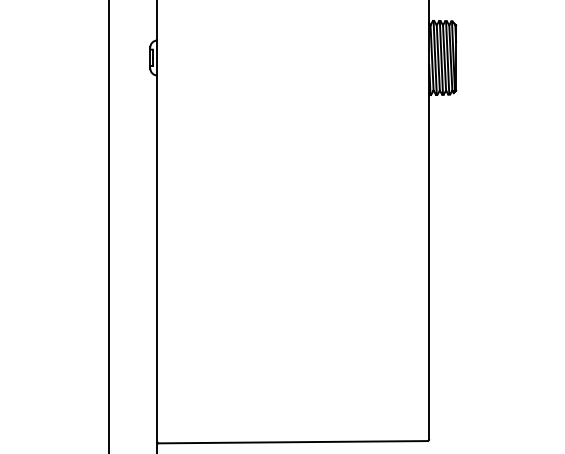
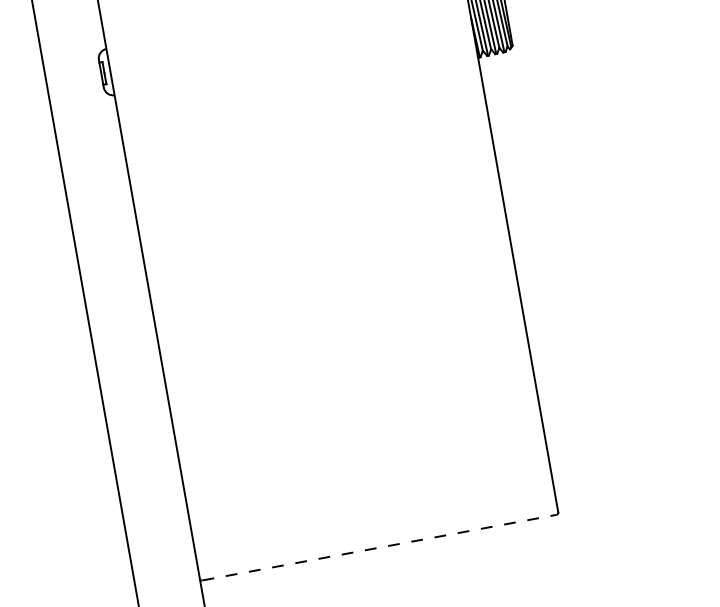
line: (293, 442) -> (379, 547), solid -> dashed

